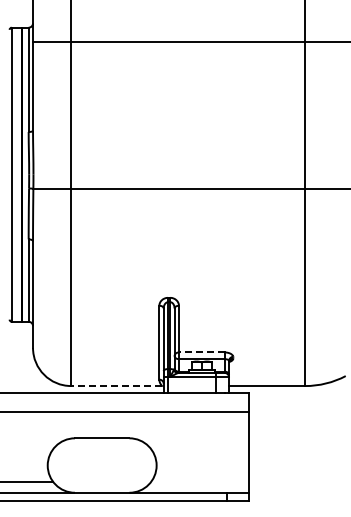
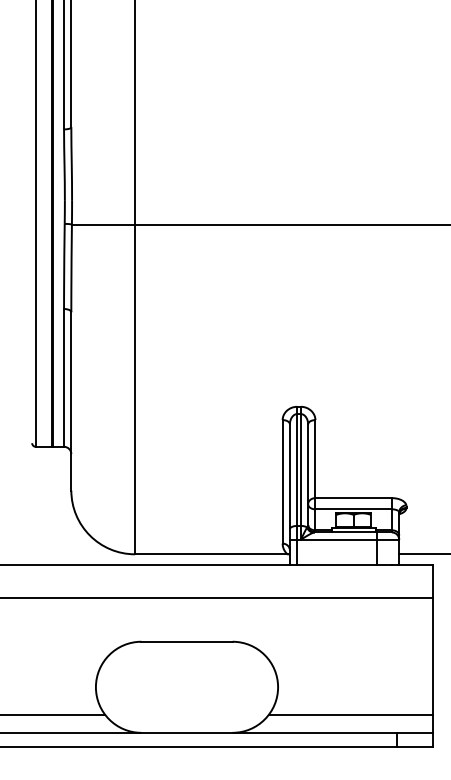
line: (201, 352) -> (353, 498), dashed -> solid
line: (116, 386) -> (210, 555), dashed -> solid
line: (200, 481) -> (351, 713), added

